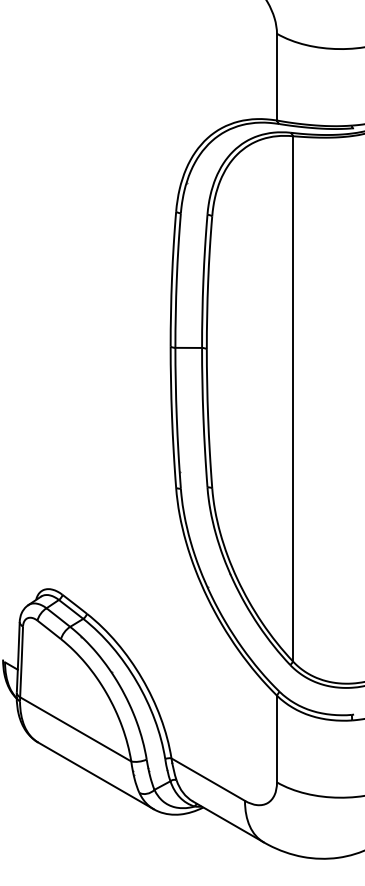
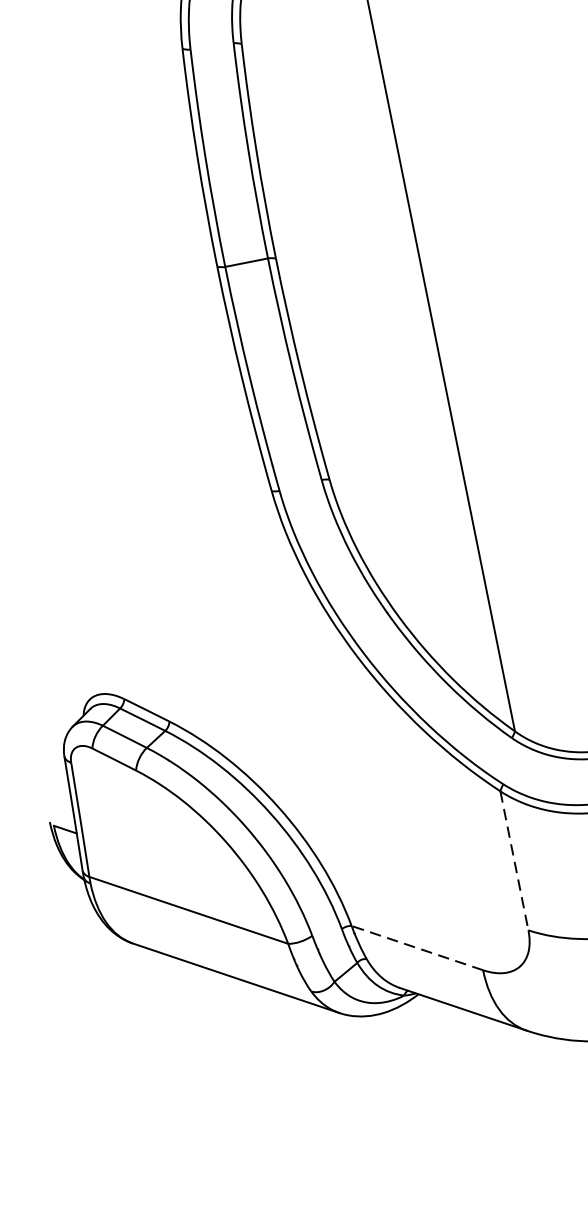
line: (277, 739) -> (515, 861), solid -> dashed
line: (207, 779) -> (416, 948), solid -> dashed

